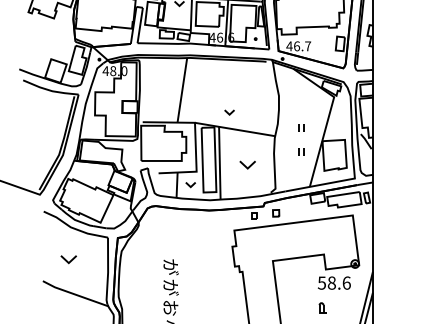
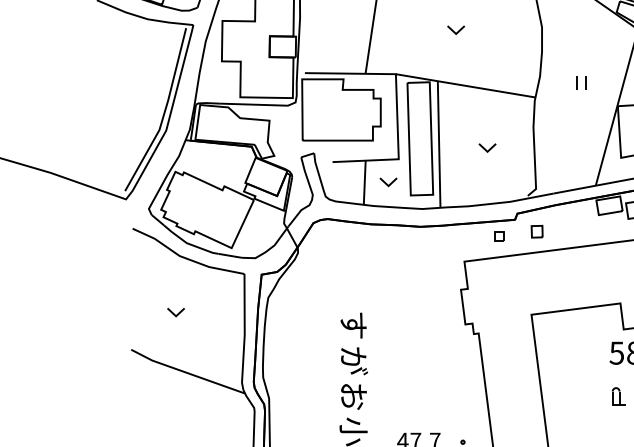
part: (229, 112) -> (455, 30), moved
part: (301, 151) -> (581, 124), removed
part: (247, 165) -> (487, 148), size x0.62
part: (68, 259) -> (175, 312), size x0.62
text: (170, 267) -> (353, 325), が -> す

